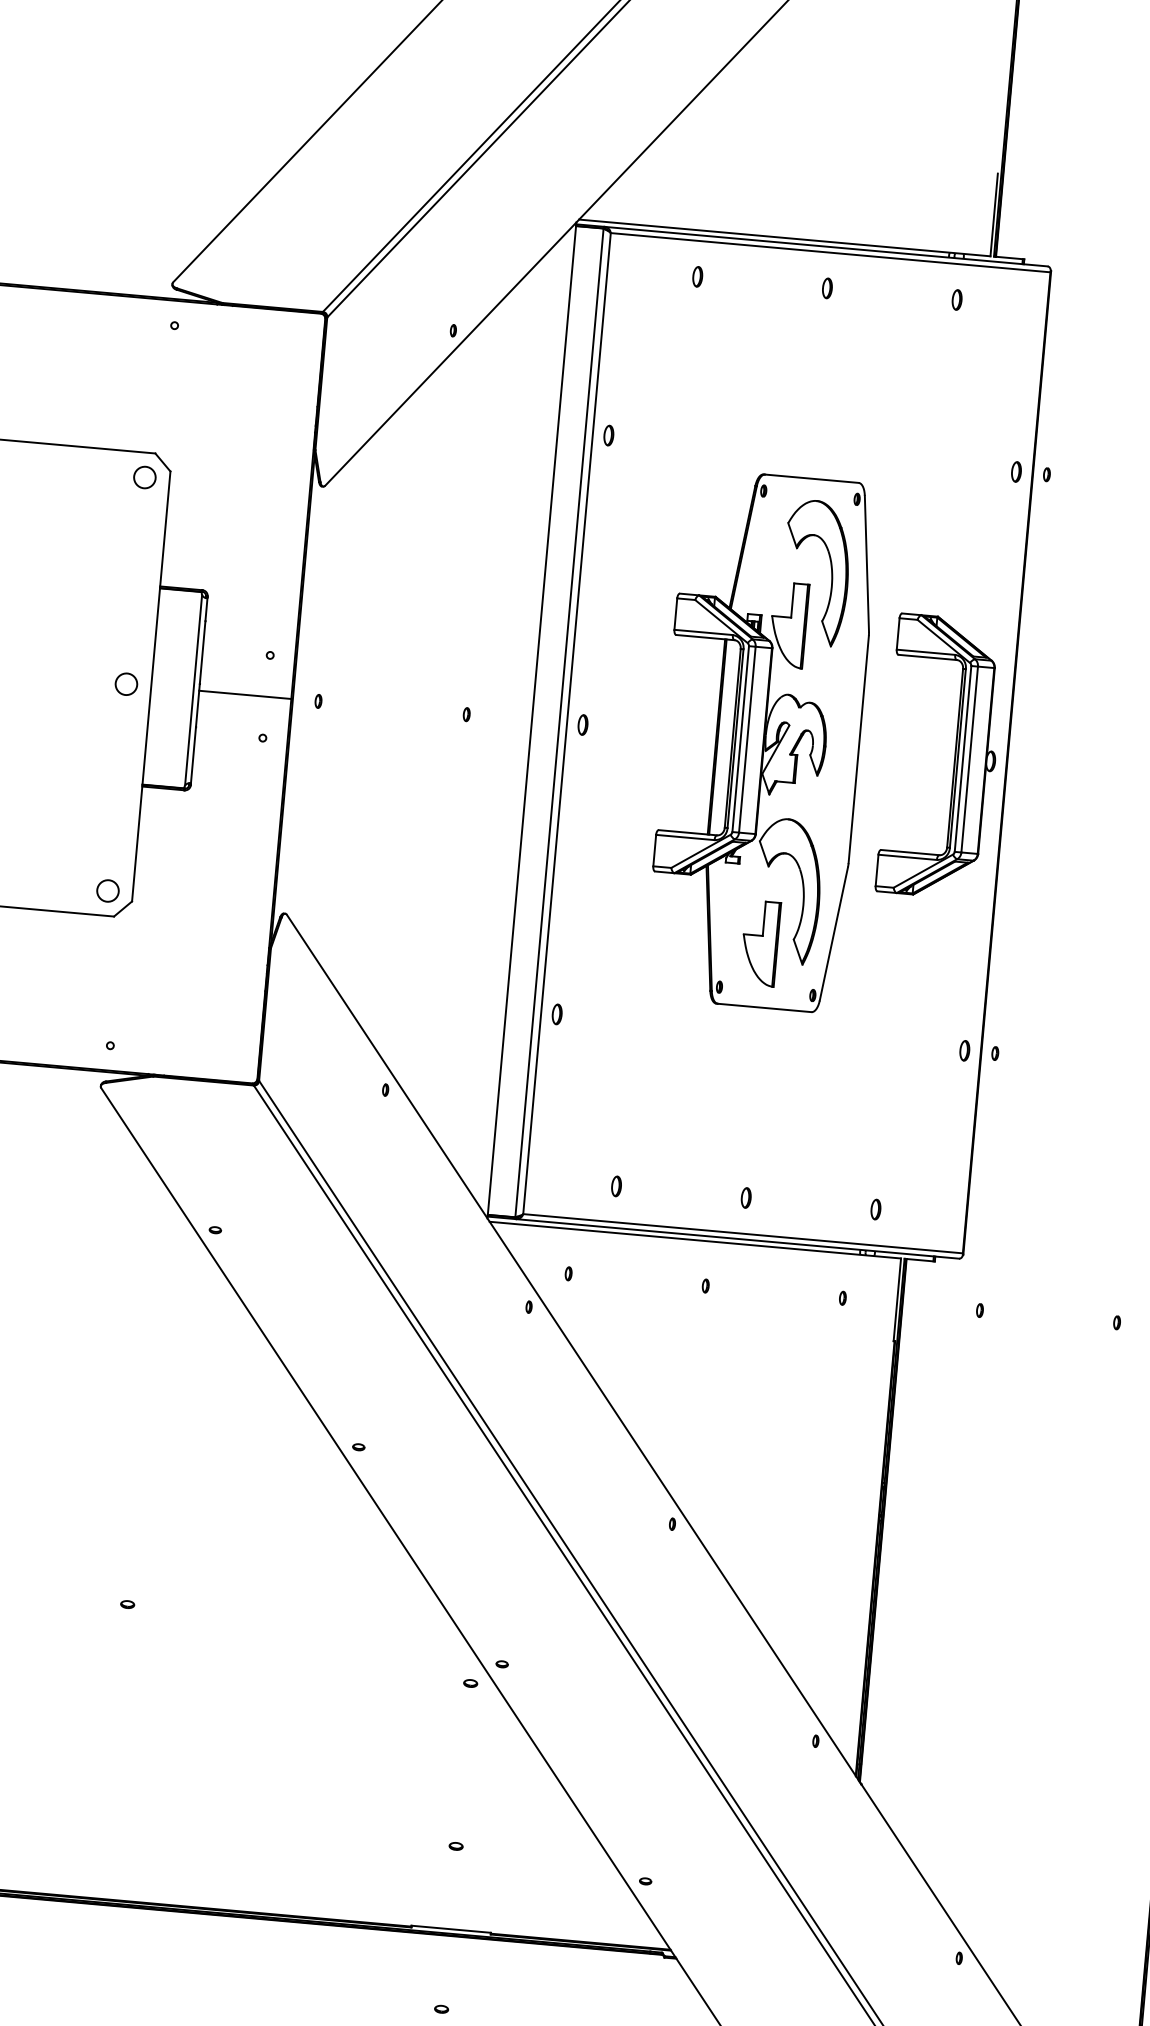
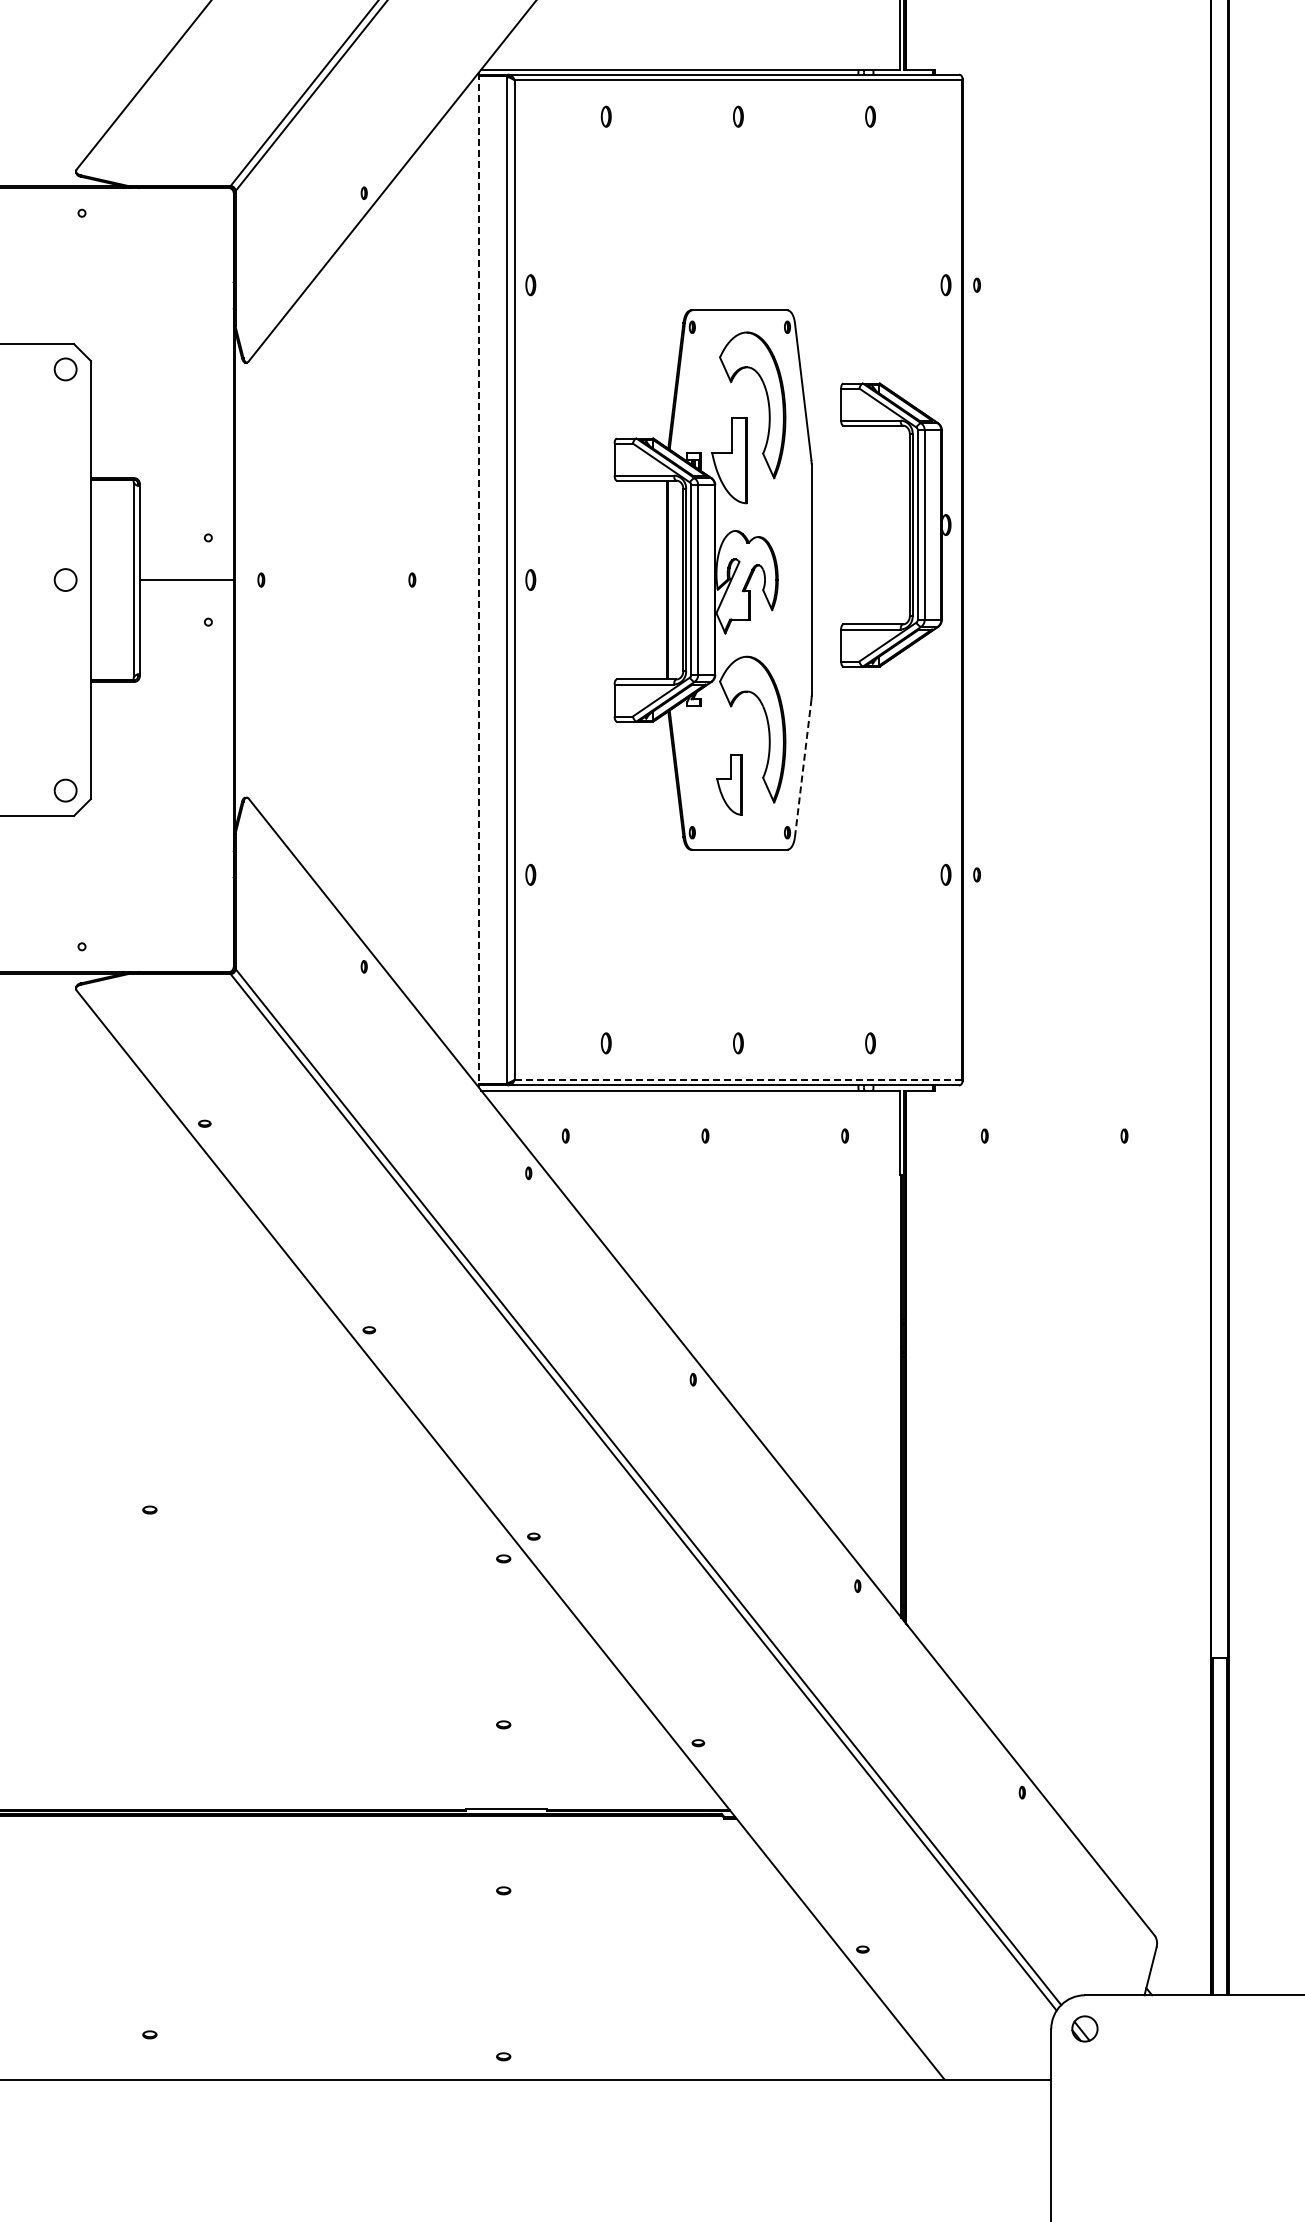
line: (531, 720) -> (478, 580), solid -> dashed
part: (954, 757) -> (909, 524), moved
line: (834, 933) -> (803, 768), solid -> dashed
part: (760, 943) -> (729, 784), size x0.7
line: (743, 1233) -> (738, 1079), solid -> dashed

